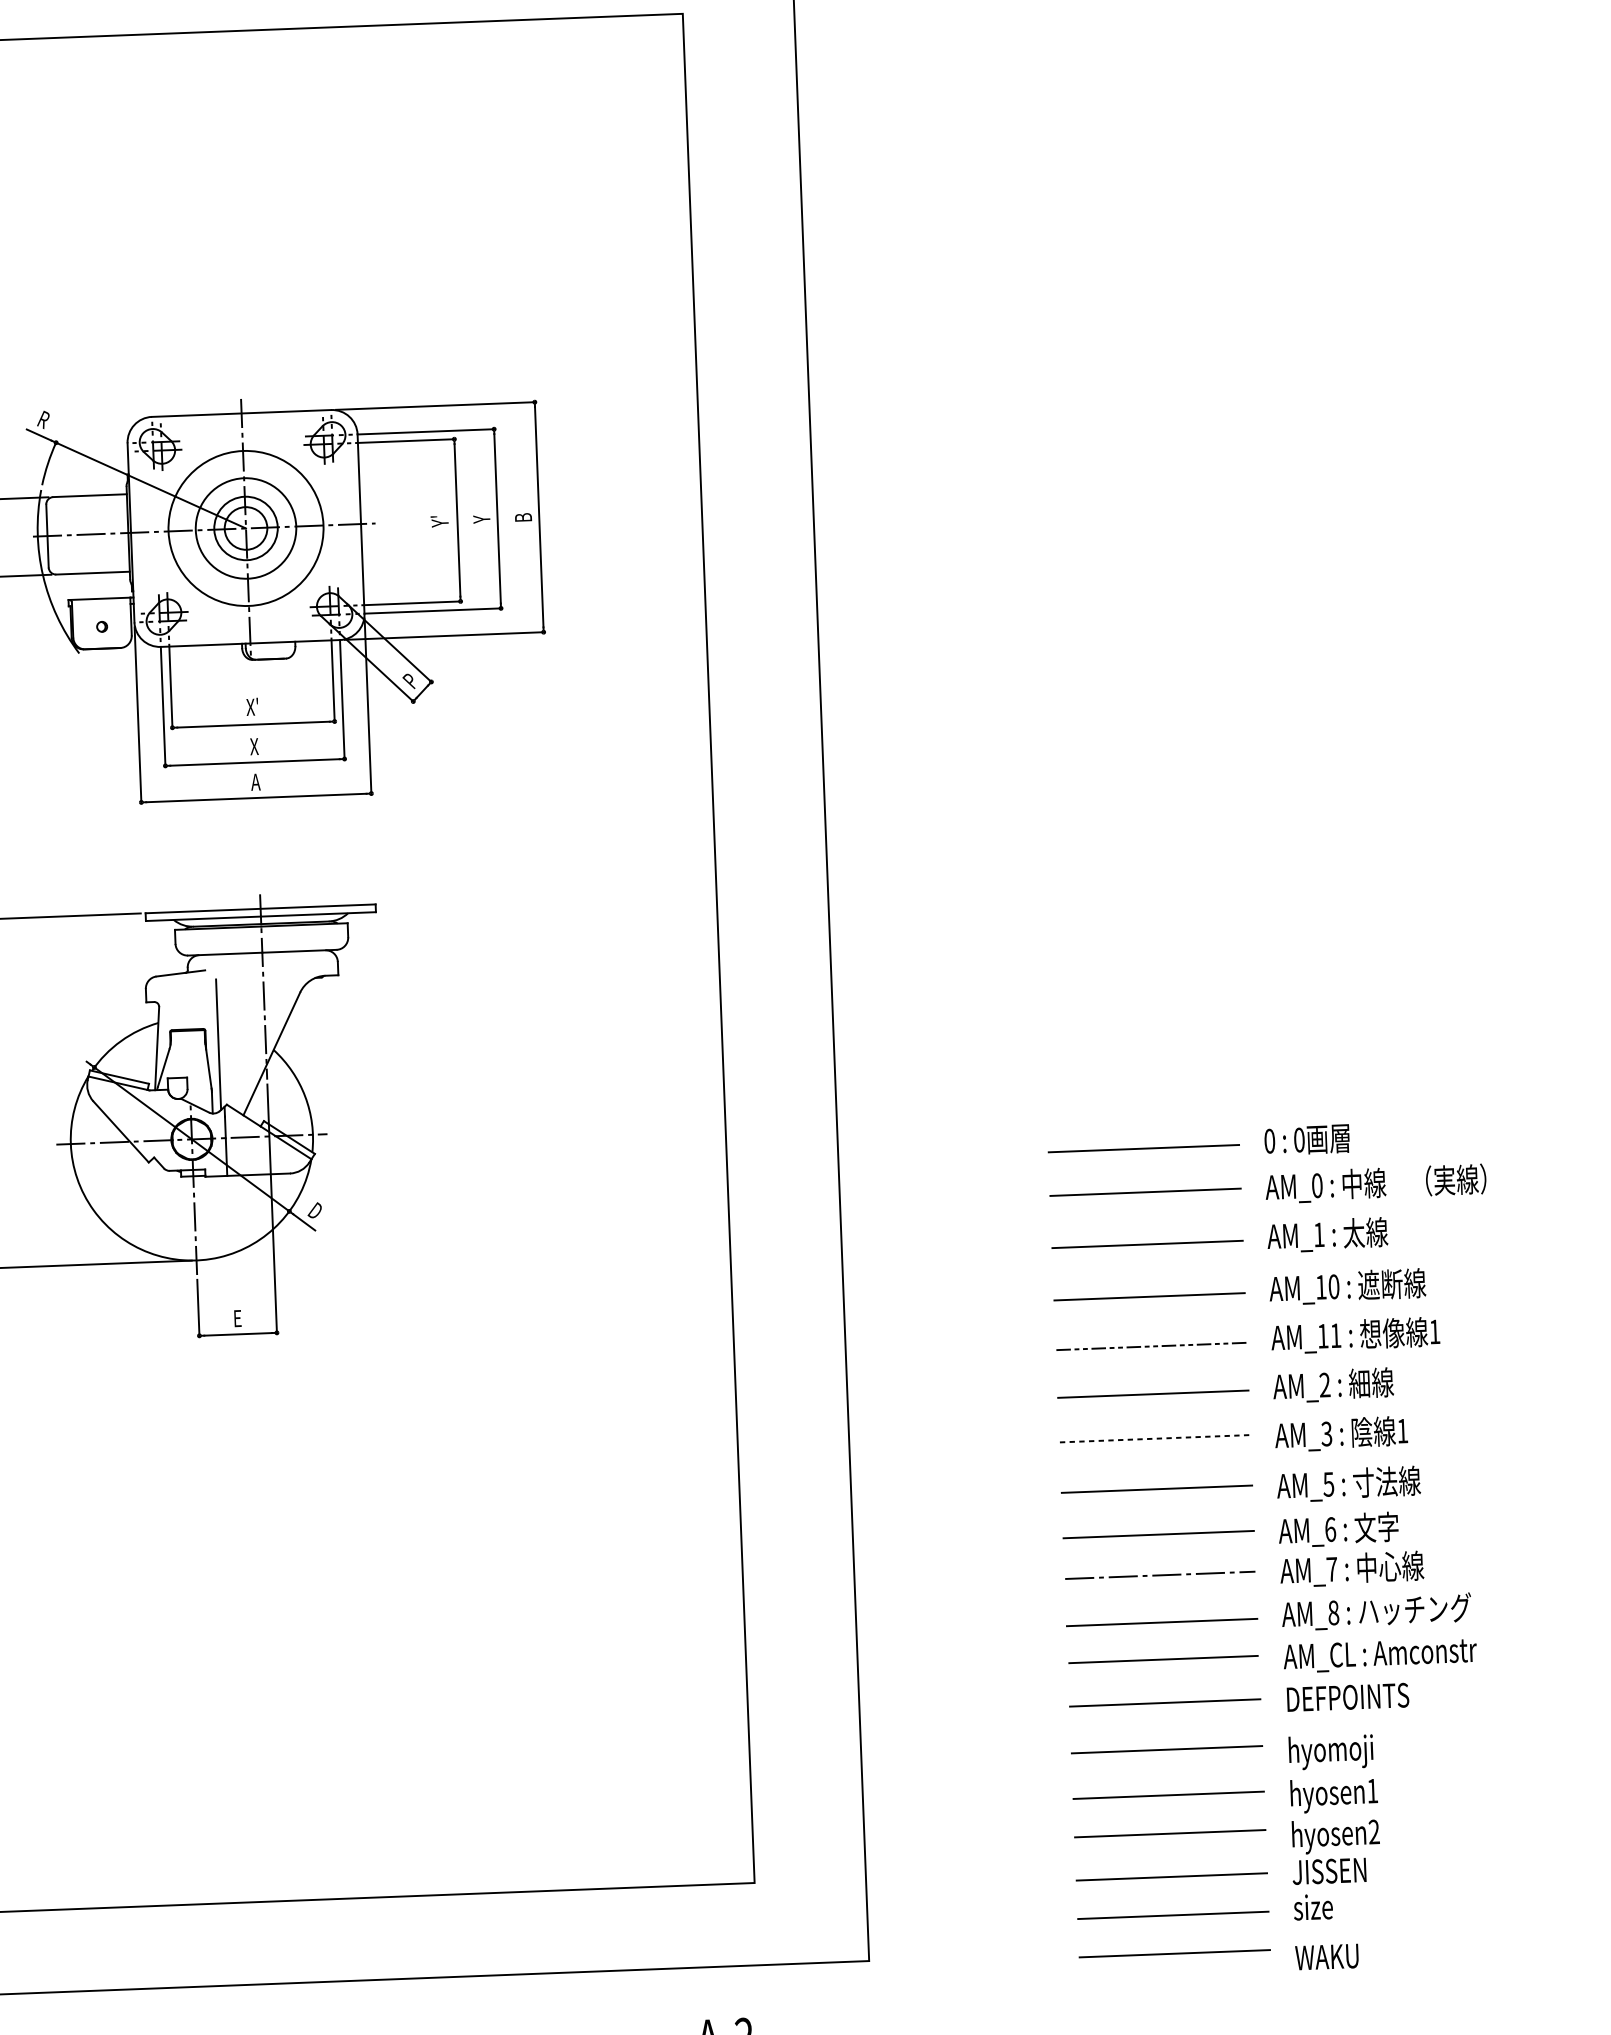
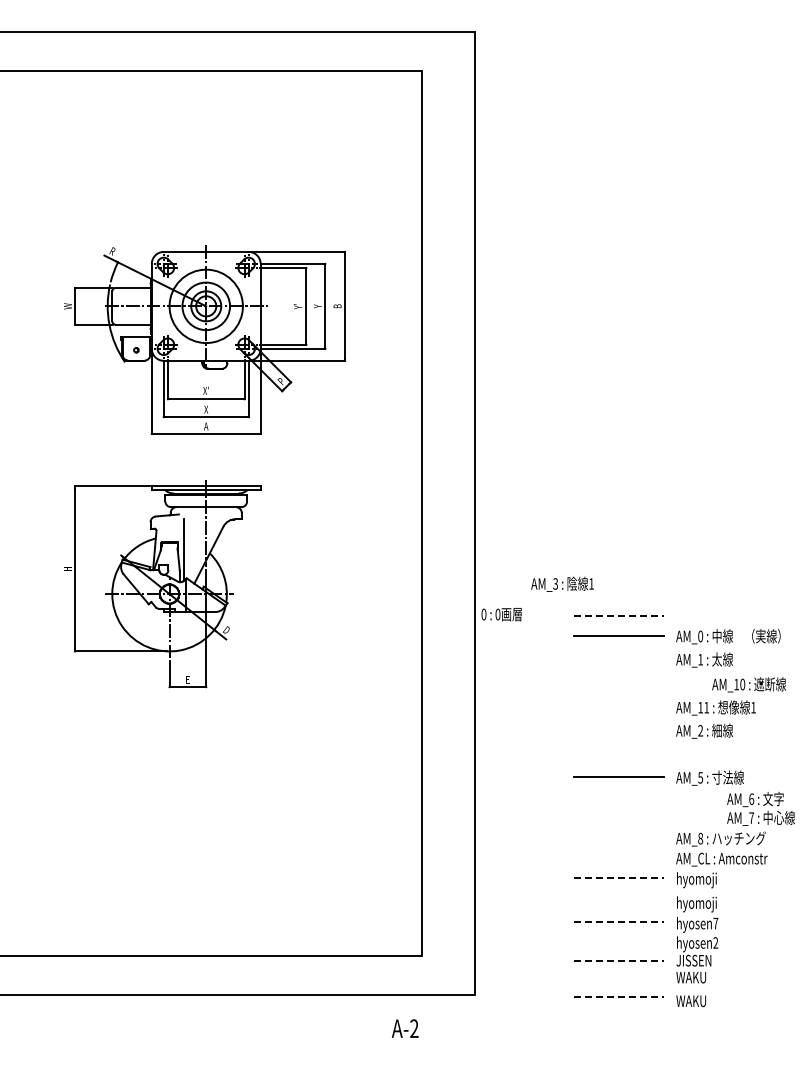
text: (1306, 1139) -> (501, 614), moved
line: (1144, 1148) -> (619, 615), solid -> dashed
line: (1147, 1245) -> (619, 661), removed
text: (1346, 1286) -> (748, 684), moved
line: (1149, 1295) -> (619, 685), removed
line: (1151, 1346) -> (619, 709), removed
line: (1153, 1395) -> (619, 732), removed
text: (1341, 1432) -> (562, 583), moved
line: (1155, 1439) -> (619, 753), removed
line: (1159, 1534) -> (619, 798), removed
text: (1349, 1548) -> (760, 808), moved
line: (1160, 1574) -> (619, 817), removed
line: (1162, 1623) -> (619, 840), removed
line: (1163, 1659) -> (619, 857), removed
text: (1347, 1700) -> (705, 880), DEFPOINTS -> hyomoji
line: (1165, 1703) -> (619, 878), solid -> dashed
line: (1165, 1748) -> (618, 899), removed
text: (1371, 1790) -> (715, 923), hyosen1 -> hyosen7
line: (1169, 1794) -> (619, 921), solid -> dashed
line: (1170, 1834) -> (619, 940), removed
line: (1172, 1876) -> (619, 960), solid -> dashed
text: (1325, 1906) -> (691, 977), size -> WAKU
line: (1173, 1914) -> (619, 978), removed
line: (1175, 1952) -> (619, 996), solid -> dashed

